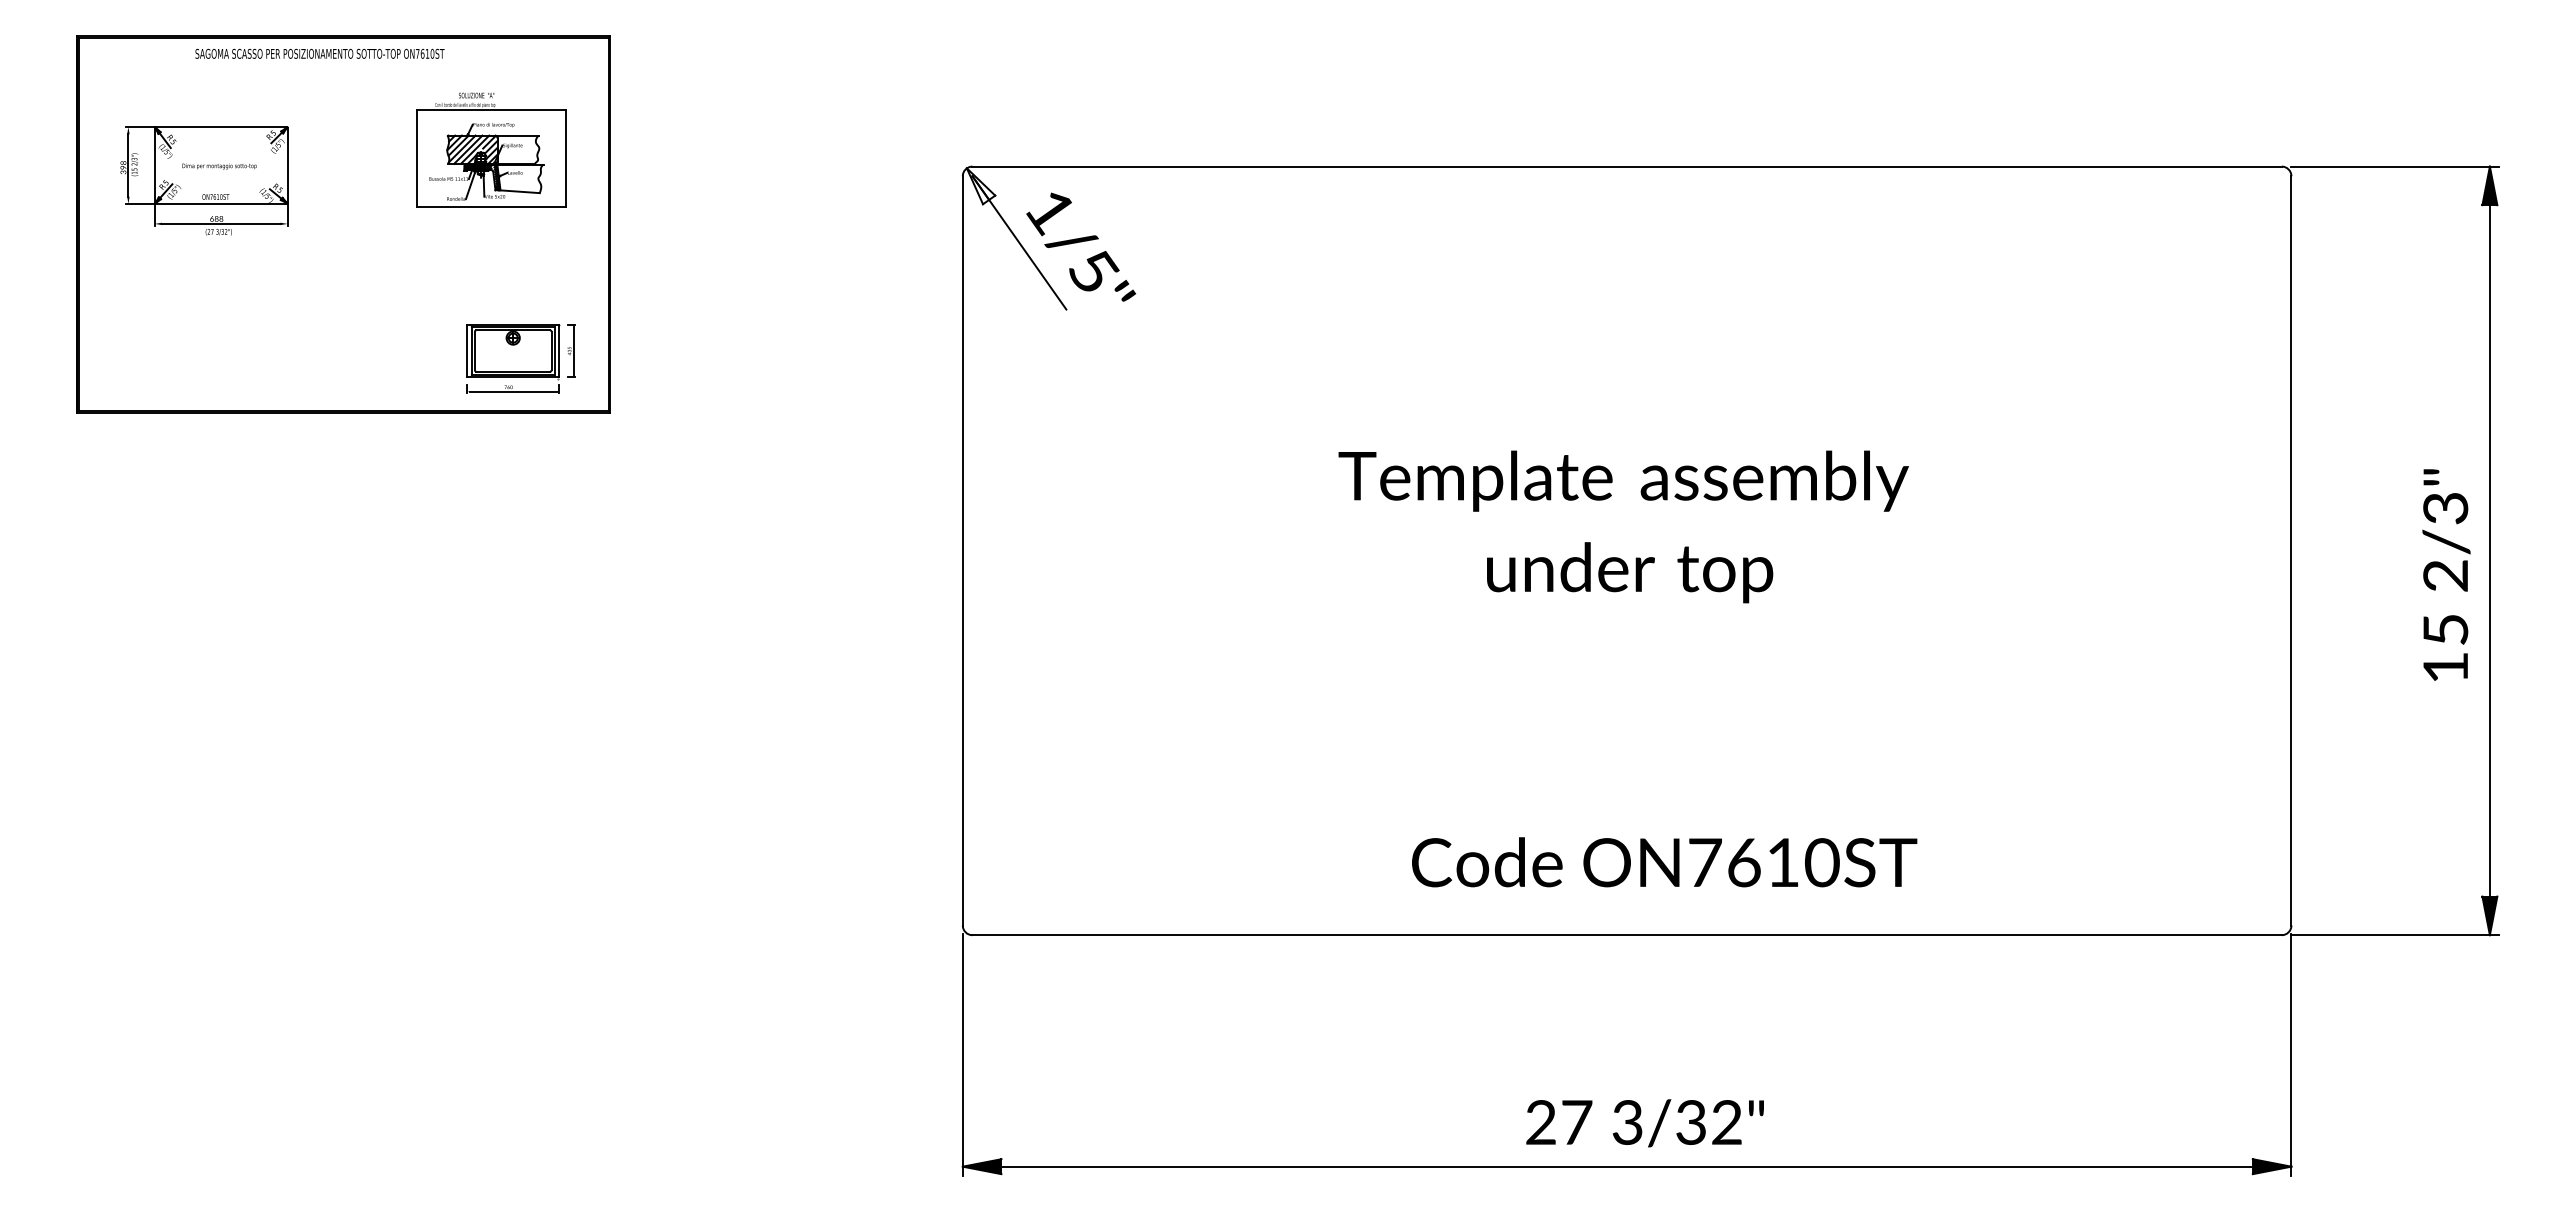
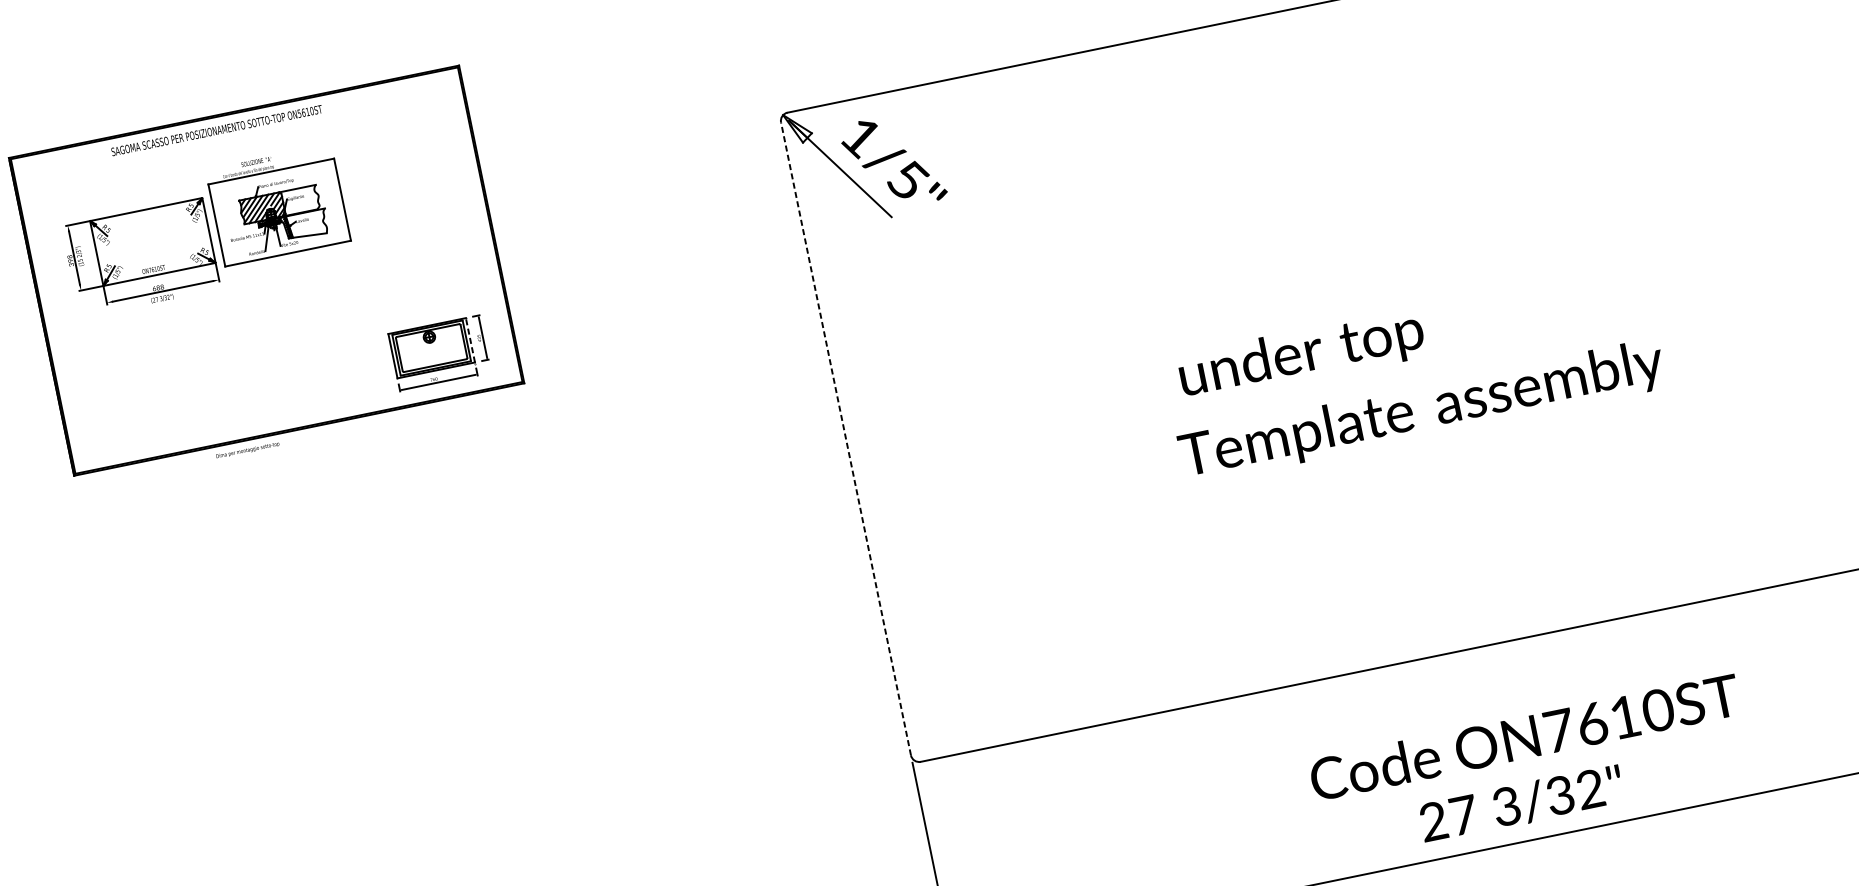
text: (417, 53) -> (299, 113), ON7610ST -> ON5610ST
part: (491, 149) -> (278, 204), moved
text: (219, 166) -> (247, 450), moved
line: (559, 350) -> (470, 339), solid -> dashed
text: (1623, 480) -> (1421, 411), moved
line: (962, 550) -> (845, 438), solid -> dashed
text: (1630, 572) -> (1302, 355), moved
text: (1664, 862) -> (1524, 737), moved

